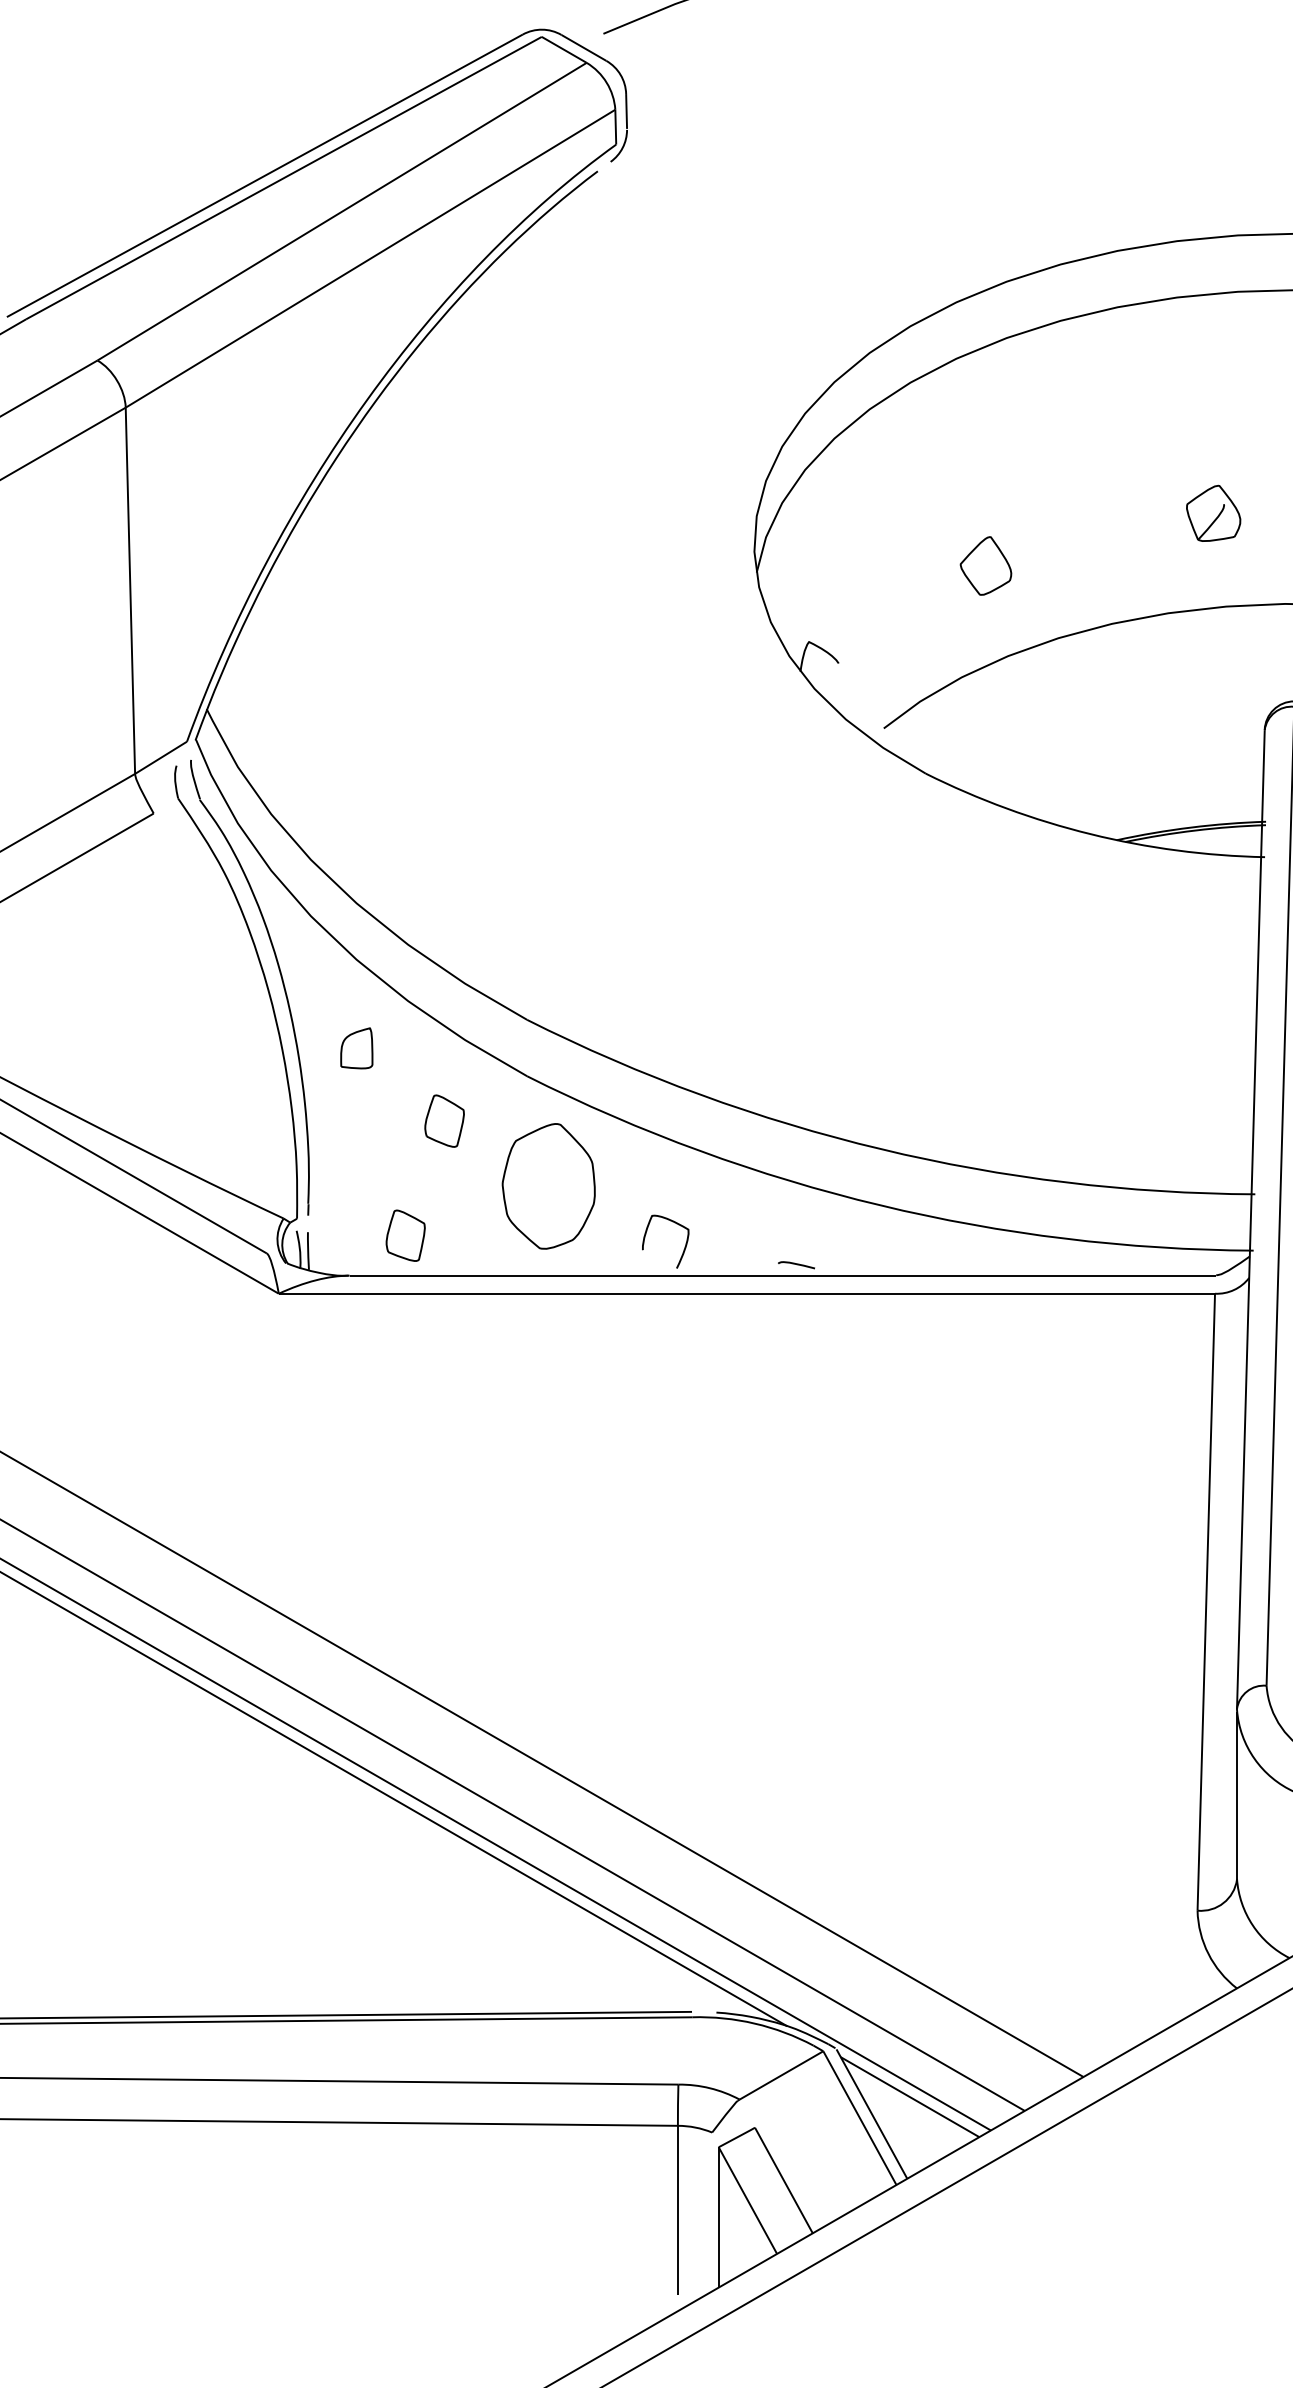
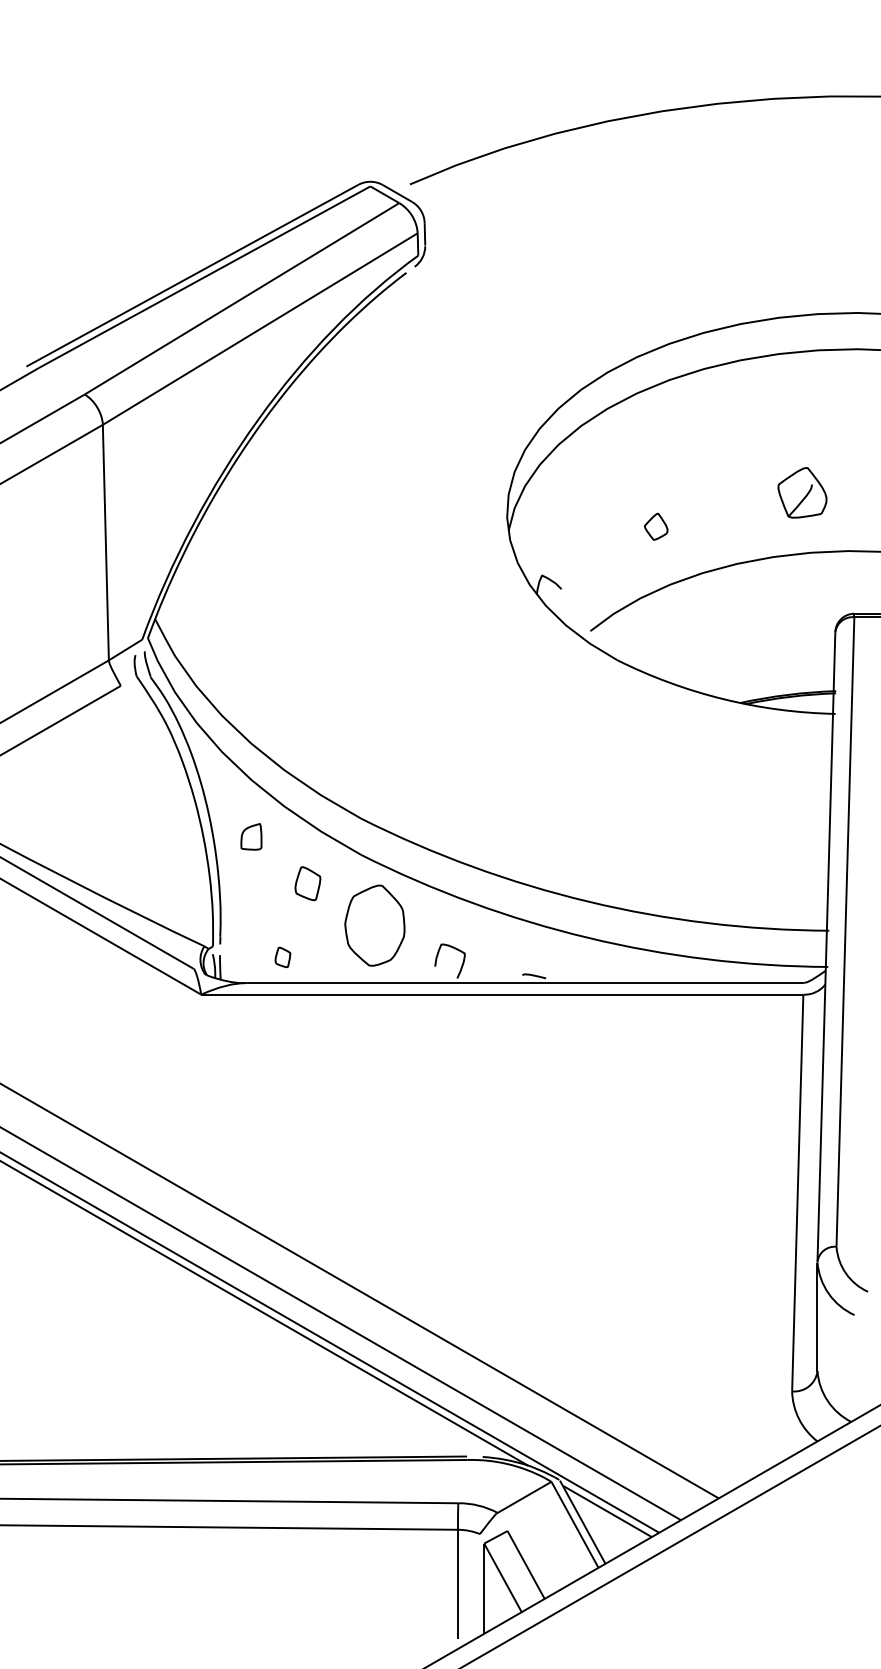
part: (1213, 512) -> (802, 492), size x1.4
part: (986, 565) -> (656, 526), size x0.7
part: (405, 1235) -> (282, 957), size x0.6

